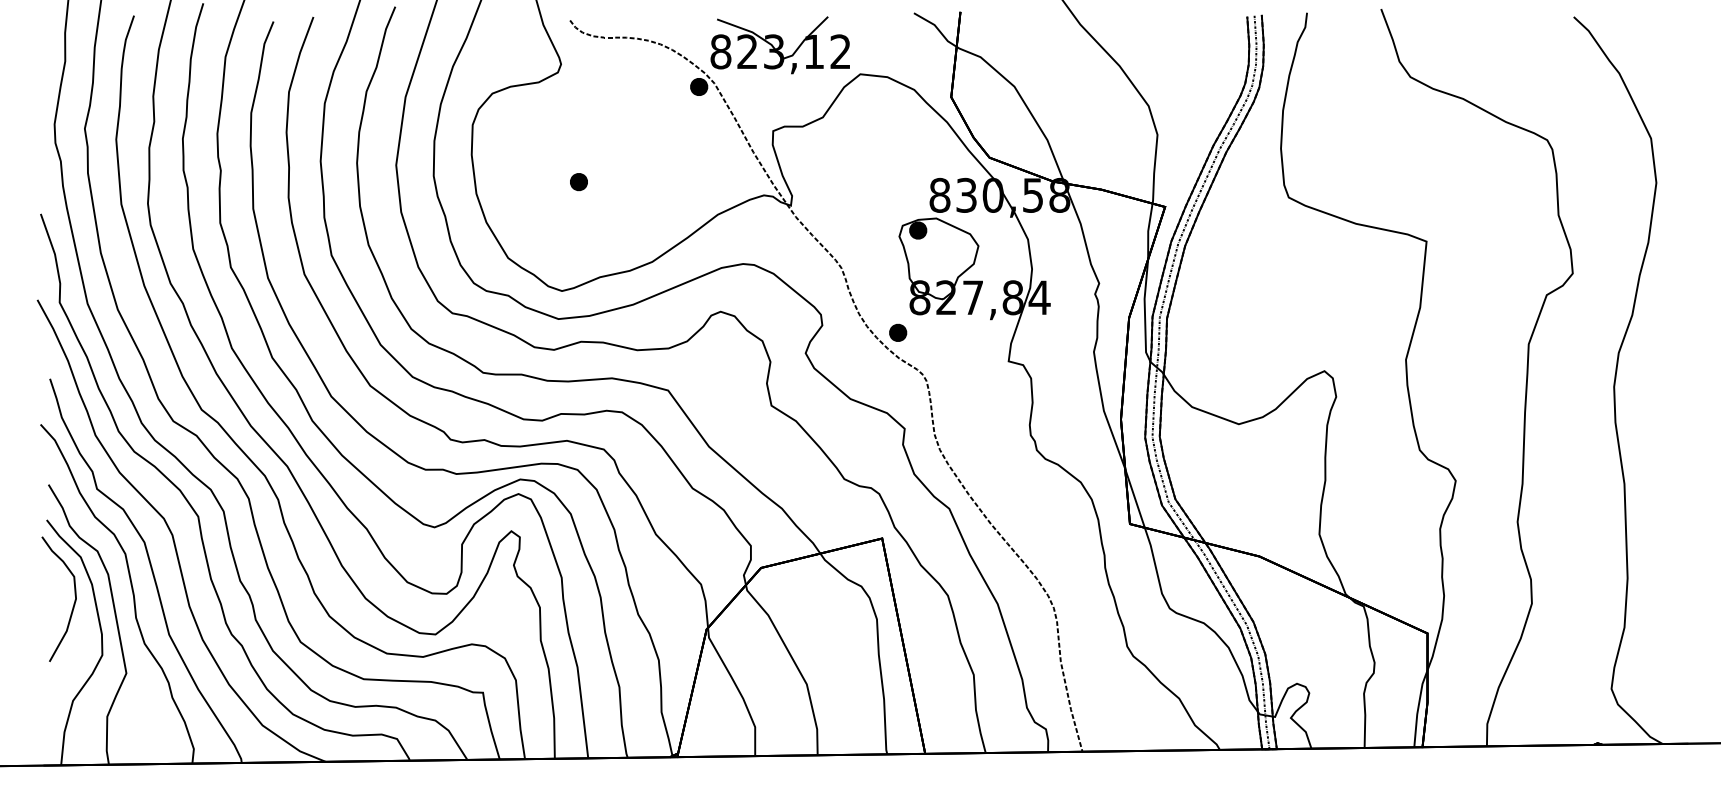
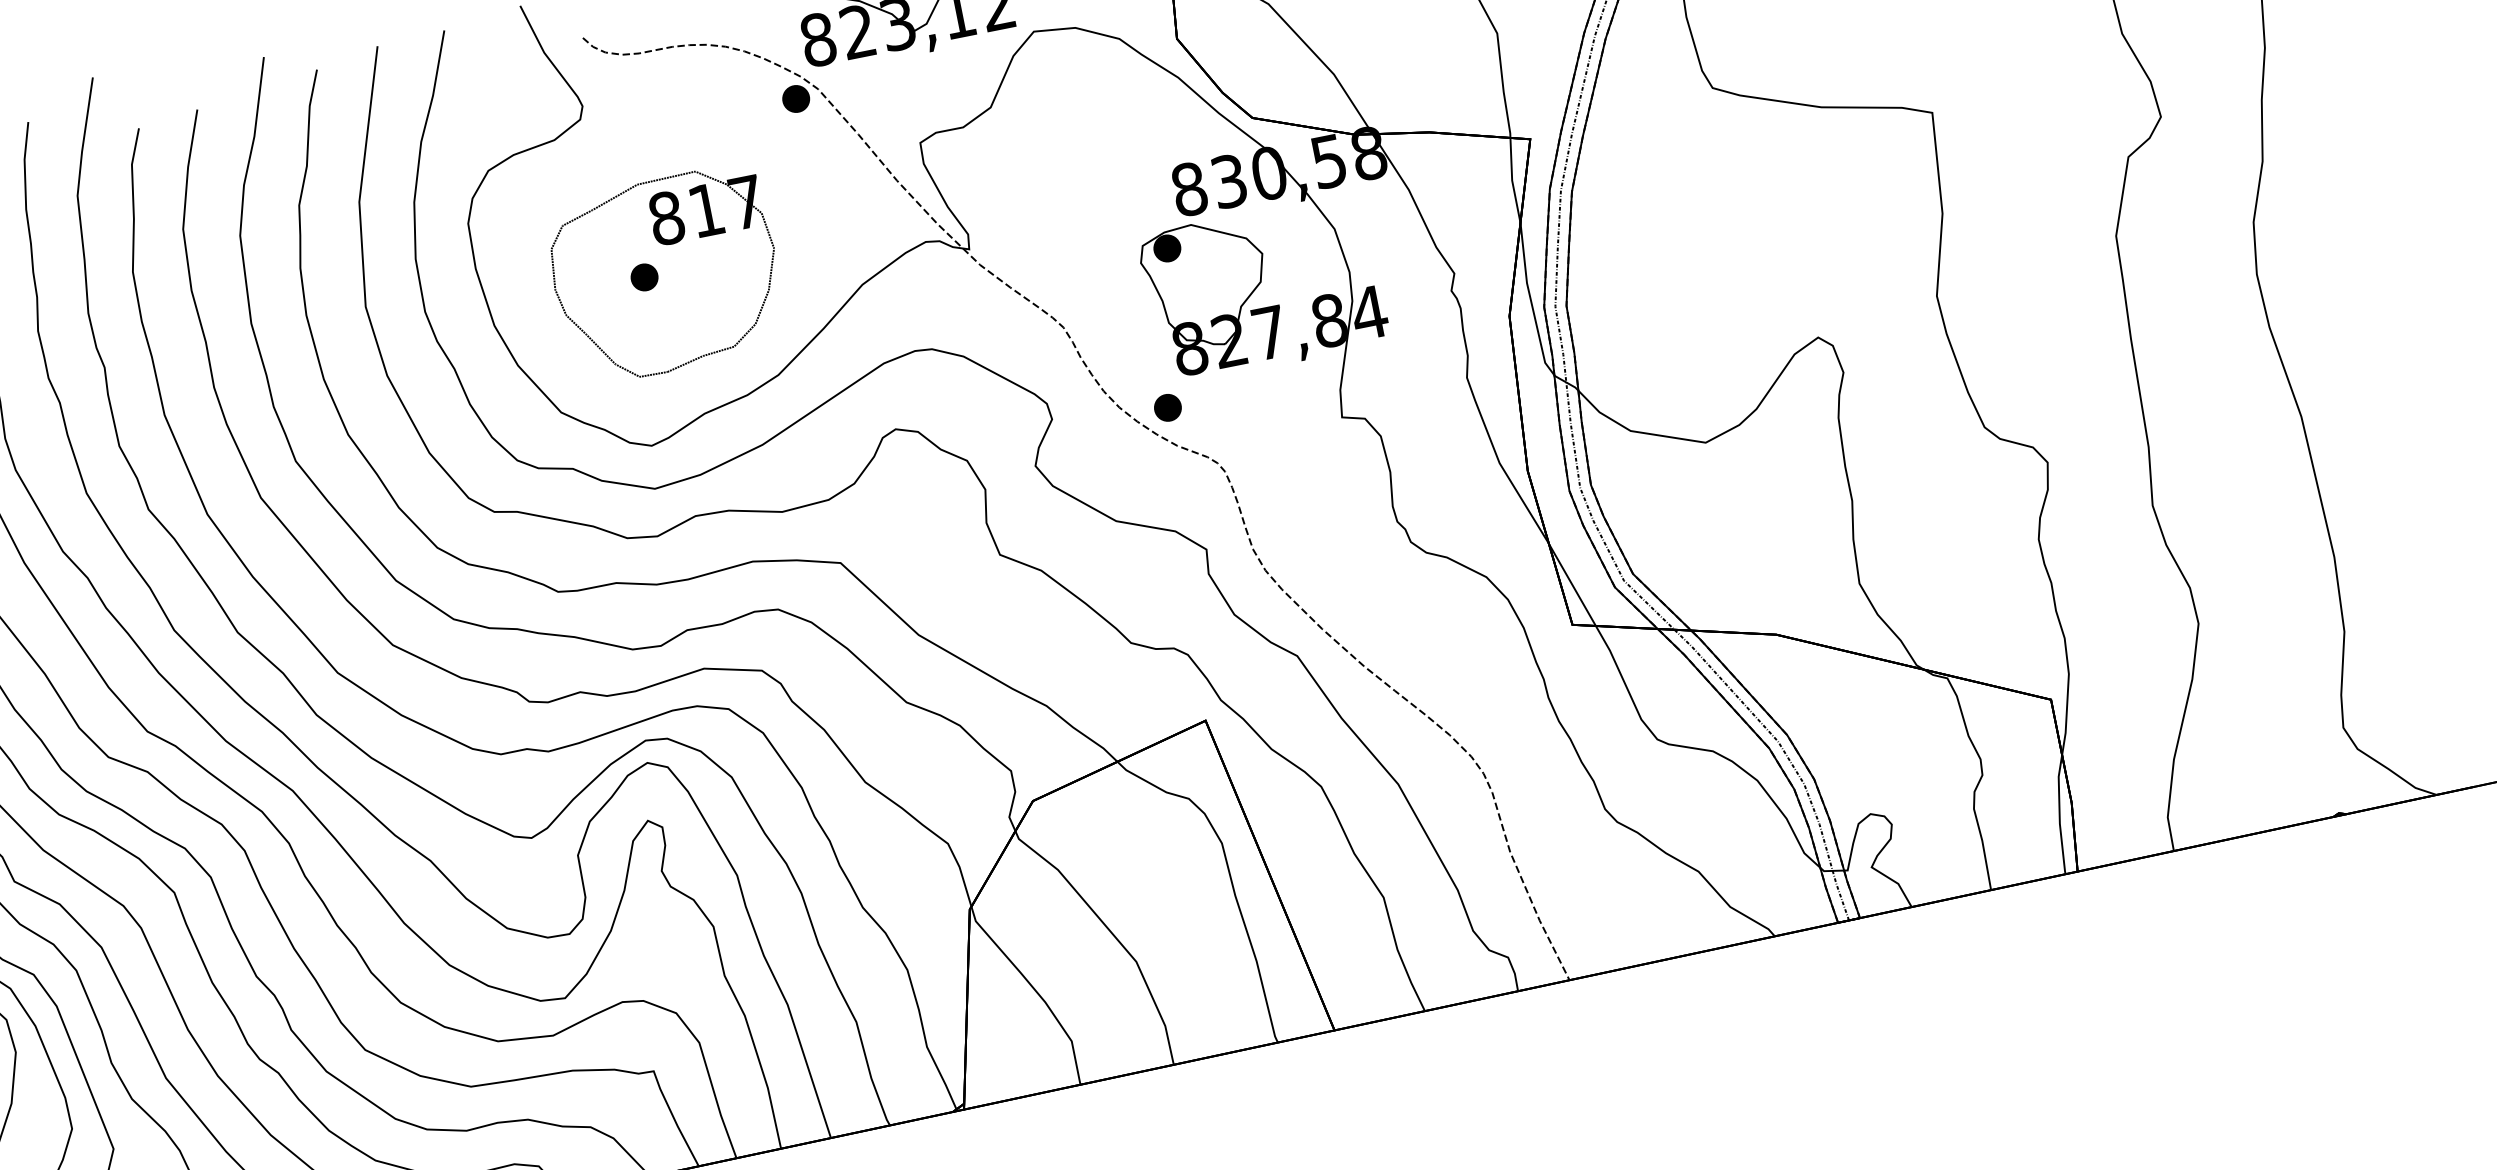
part: (592, 182) -> (664, 274), added

